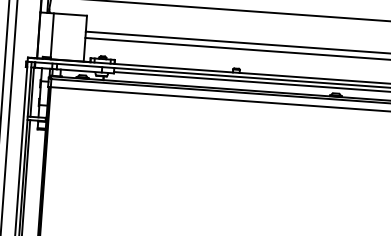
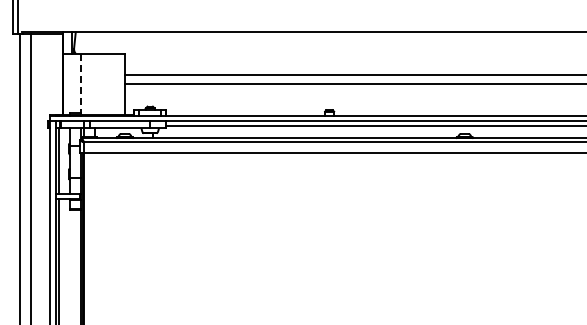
line: (52, 35) -> (80, 83), solid -> dashed

